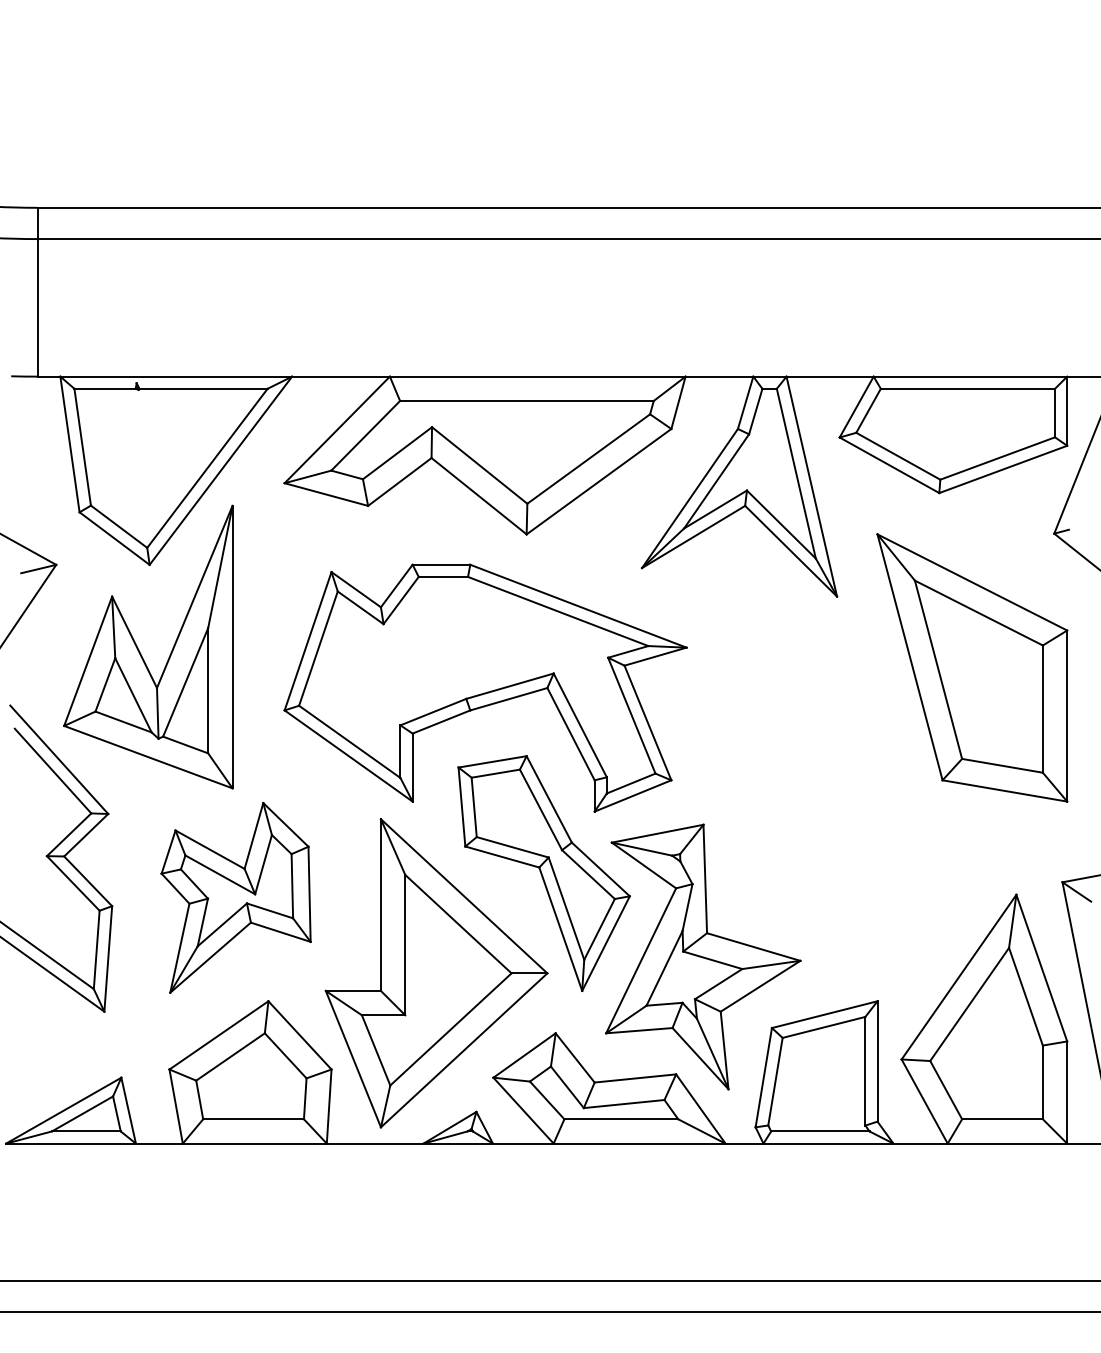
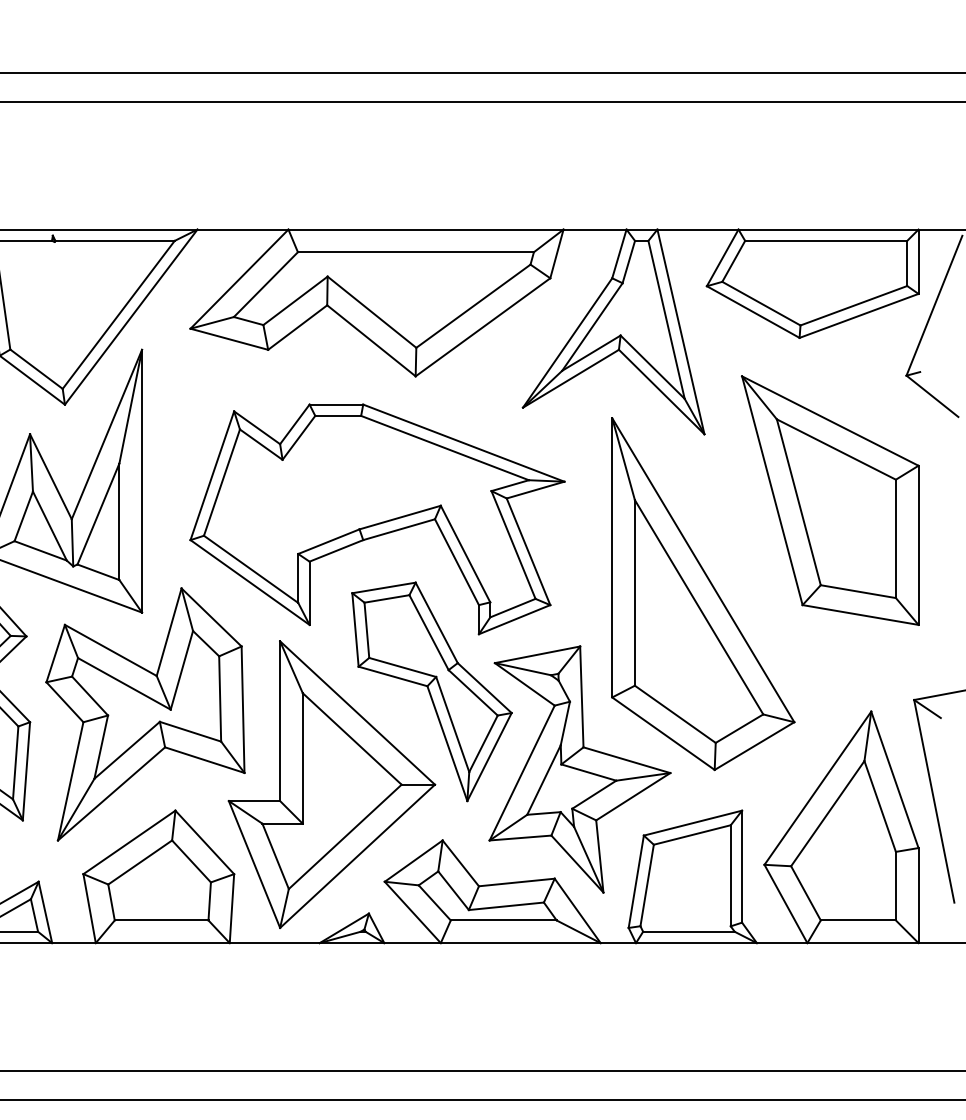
part: (835, 768) -> (702, 594), added
part: (235, 897) -> (144, 714), size x1.43

